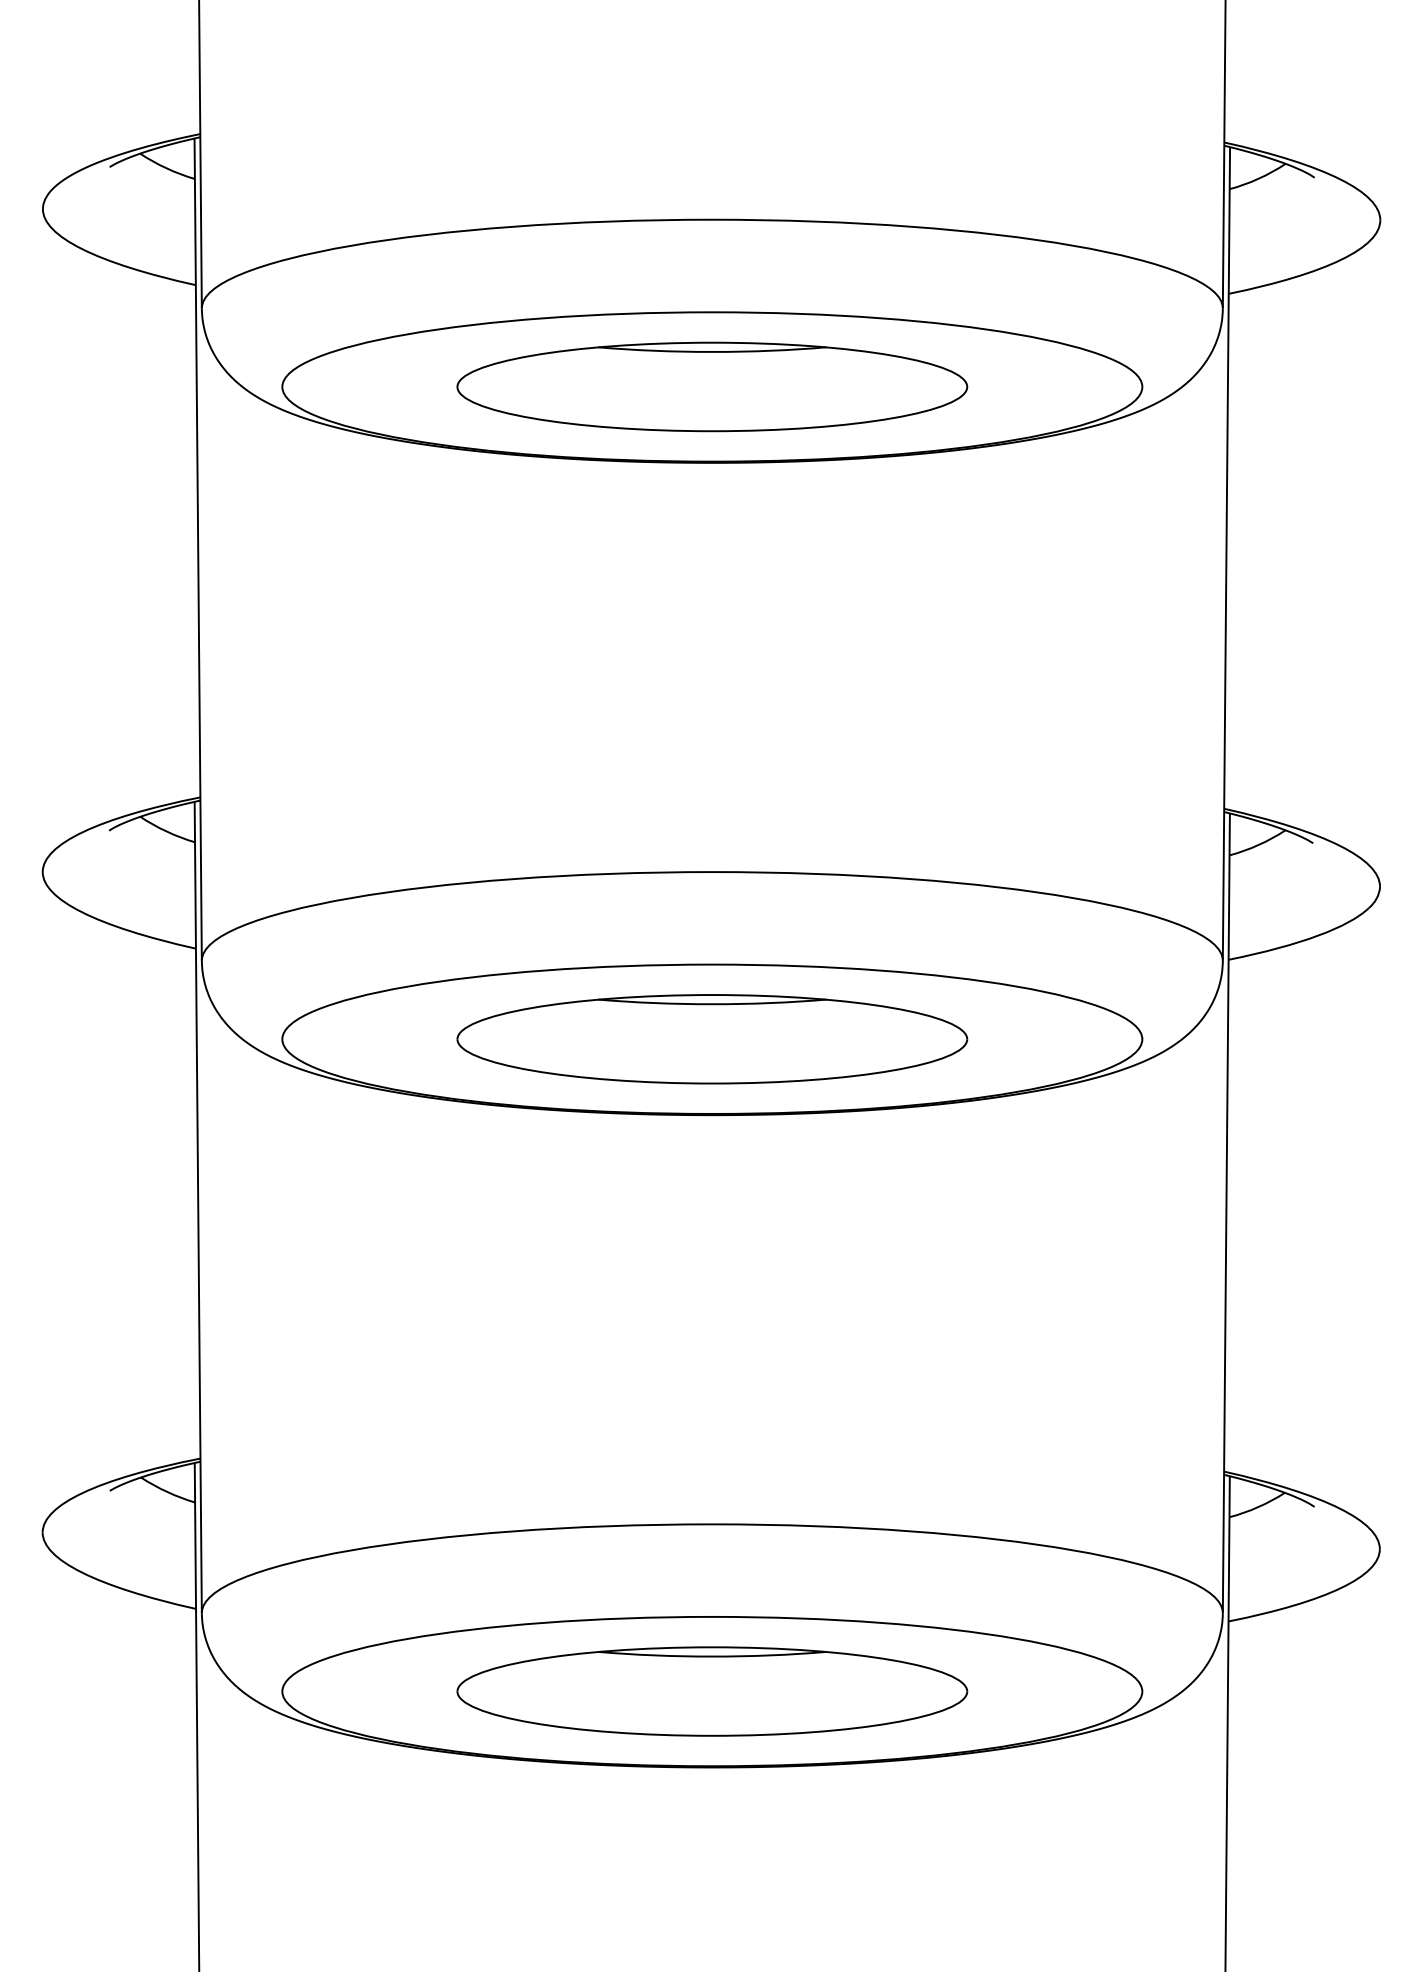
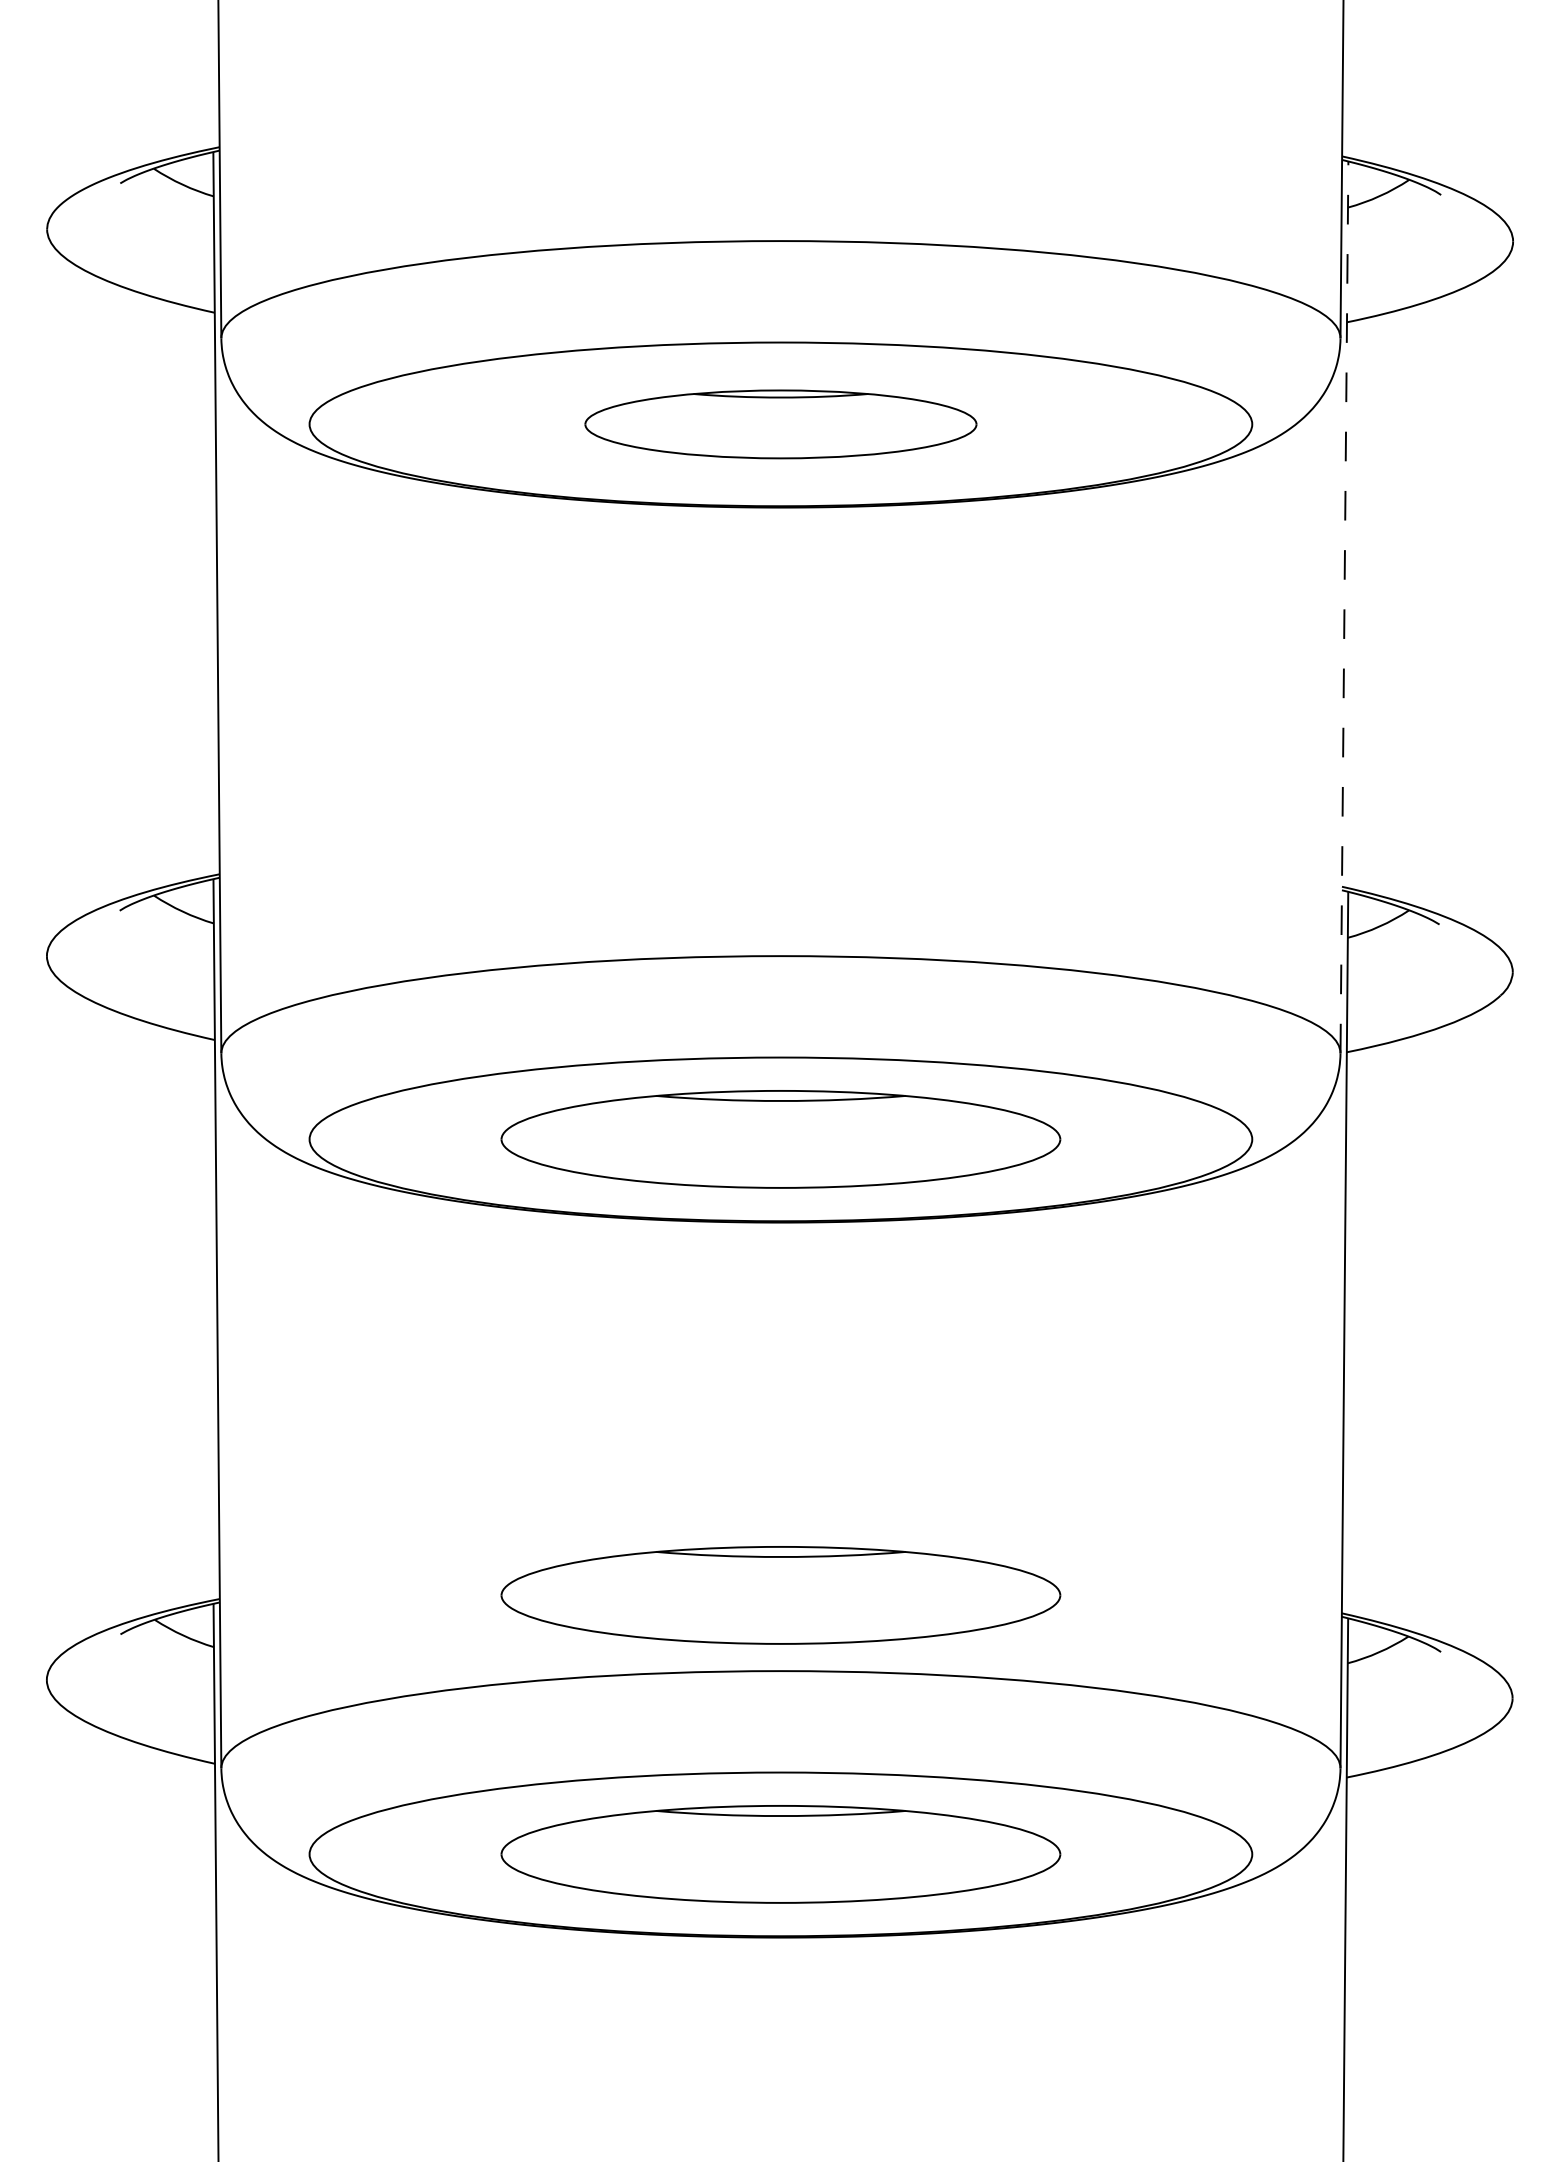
part: (711, 387) -> (780, 424), size x0.7
line: (1226, 554) -> (1344, 607), solid -> dashed
part: (711, 1455) -> (780, 1595), added

